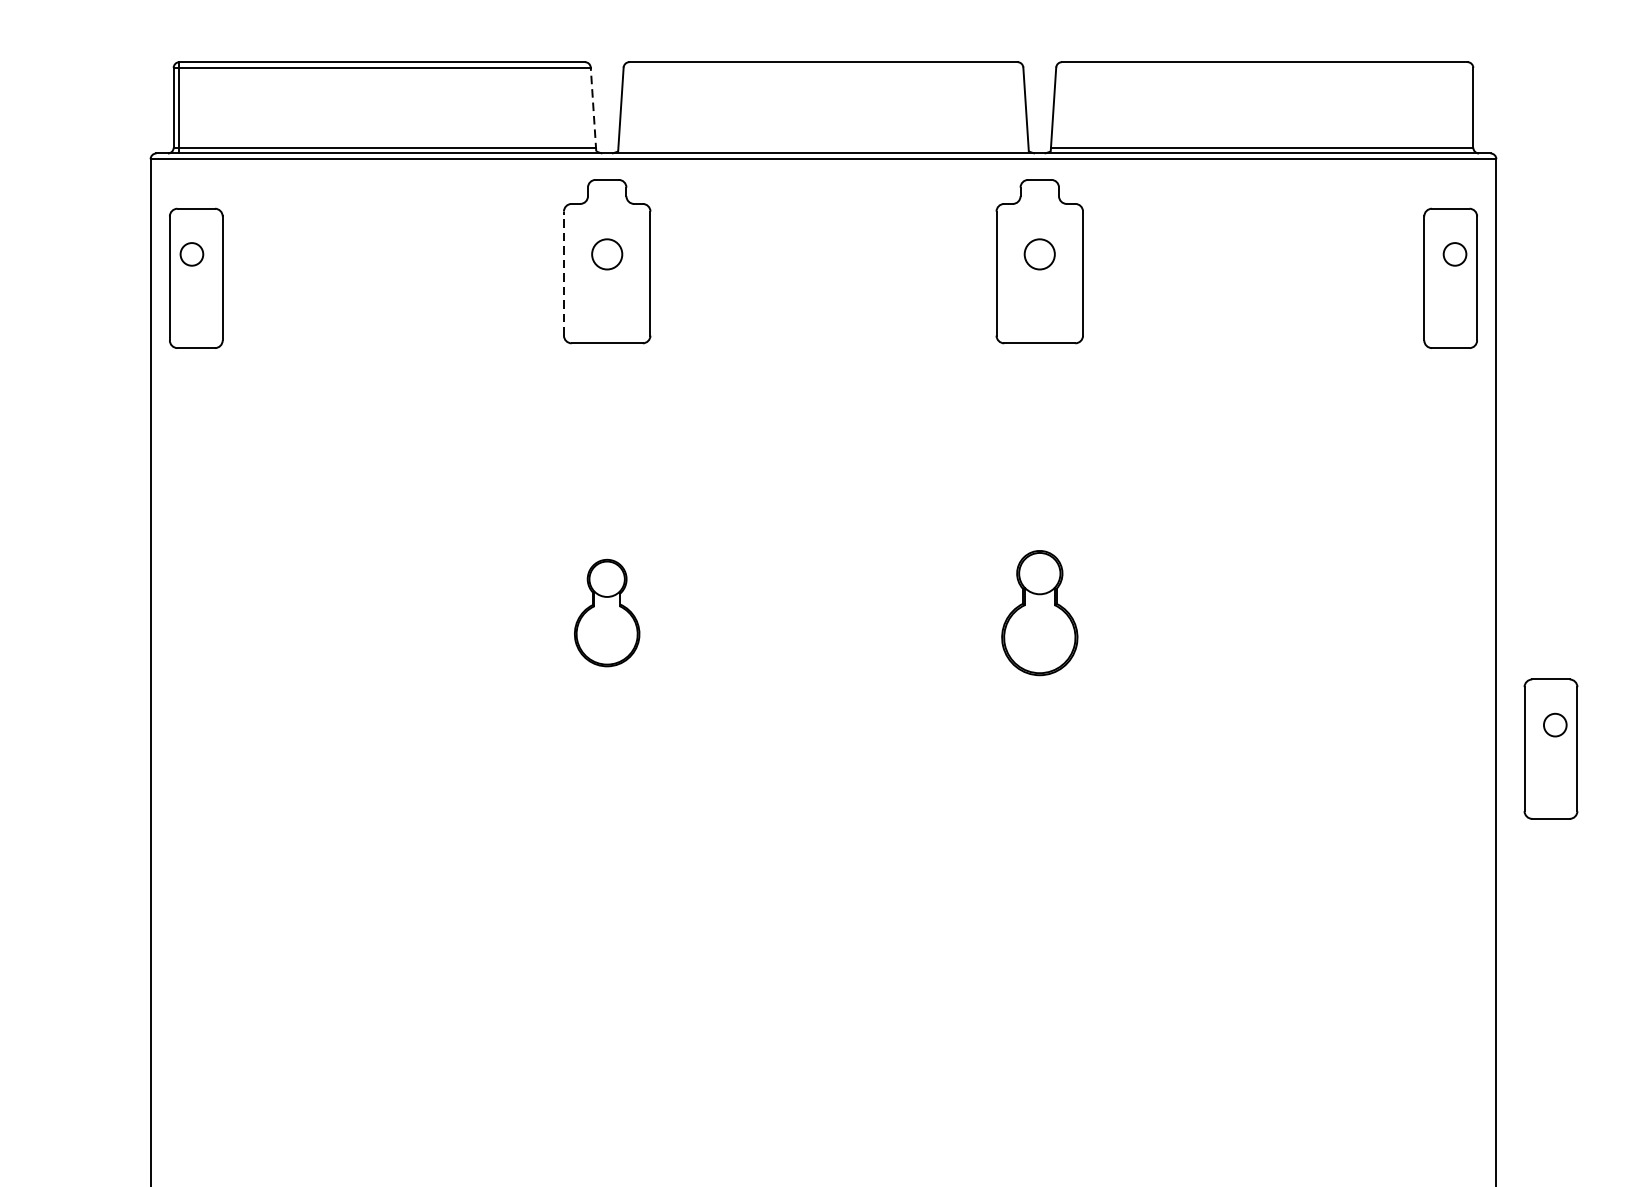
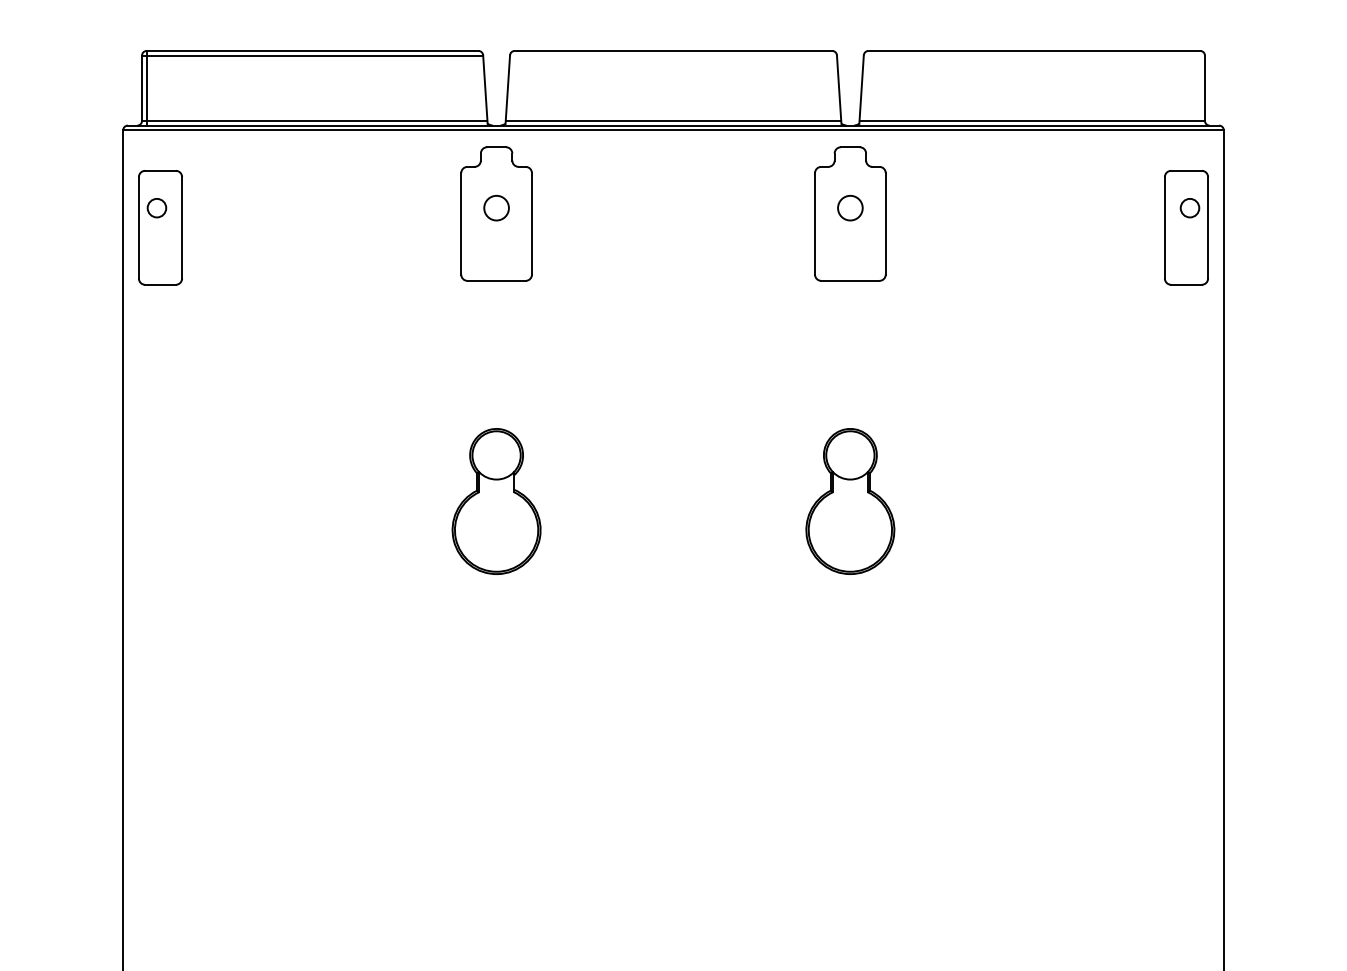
line: (593, 109) -> (485, 89), dashed -> solid
line: (823, 147) -> (673, 120), added
line: (564, 273) -> (461, 223), dashed -> solid
part: (607, 613) -> (496, 501), size x1.67
part: (1039, 613) -> (850, 501), size x1.43
part: (1551, 748) -> (1268, 612), removed

